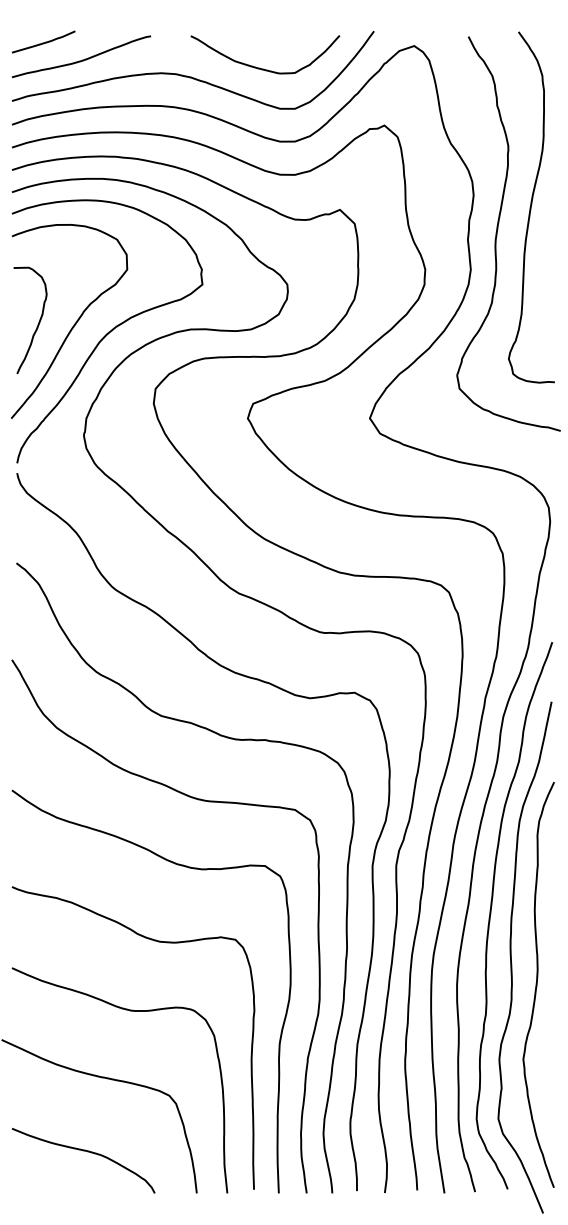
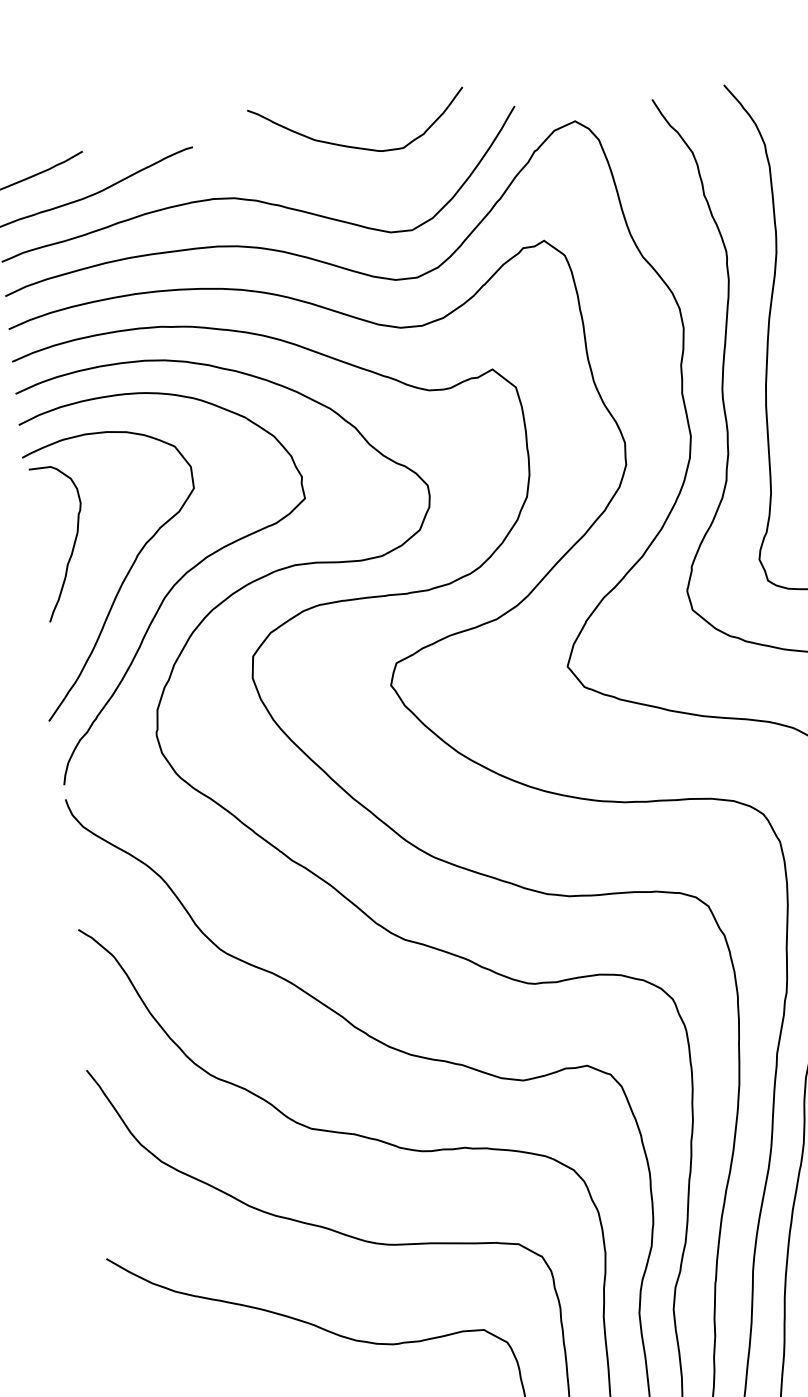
curve: (263, 68) -> (357, 146), moved
curve: (38, 321) -> (72, 543), moved

